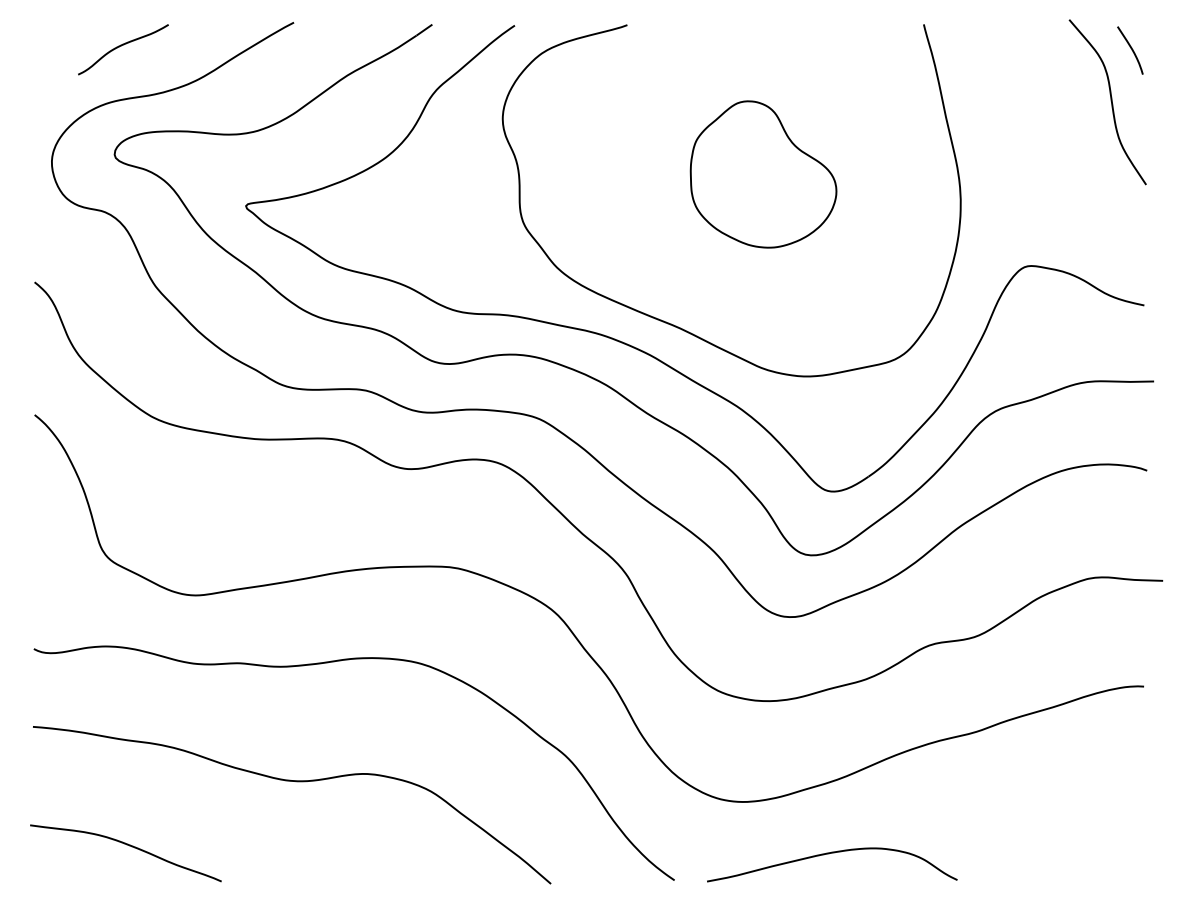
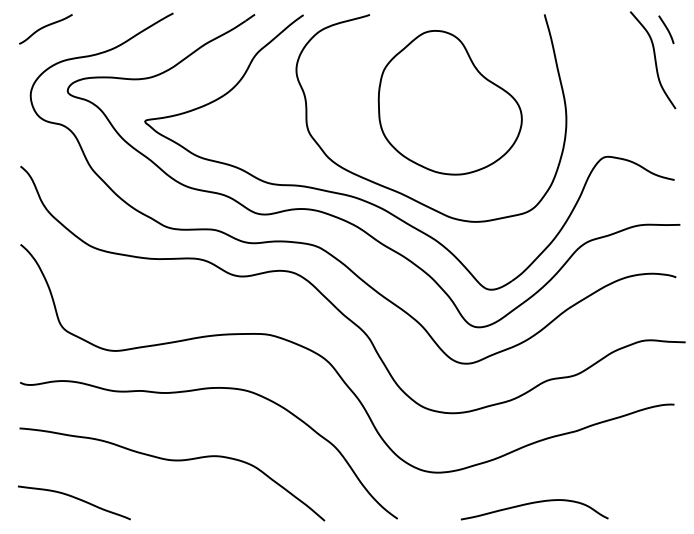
curve: (122, 46) -> (45, 27), moved
part: (762, 173) -> (449, 102), size x1.67
curve: (826, 855) -> (531, 504), moved

